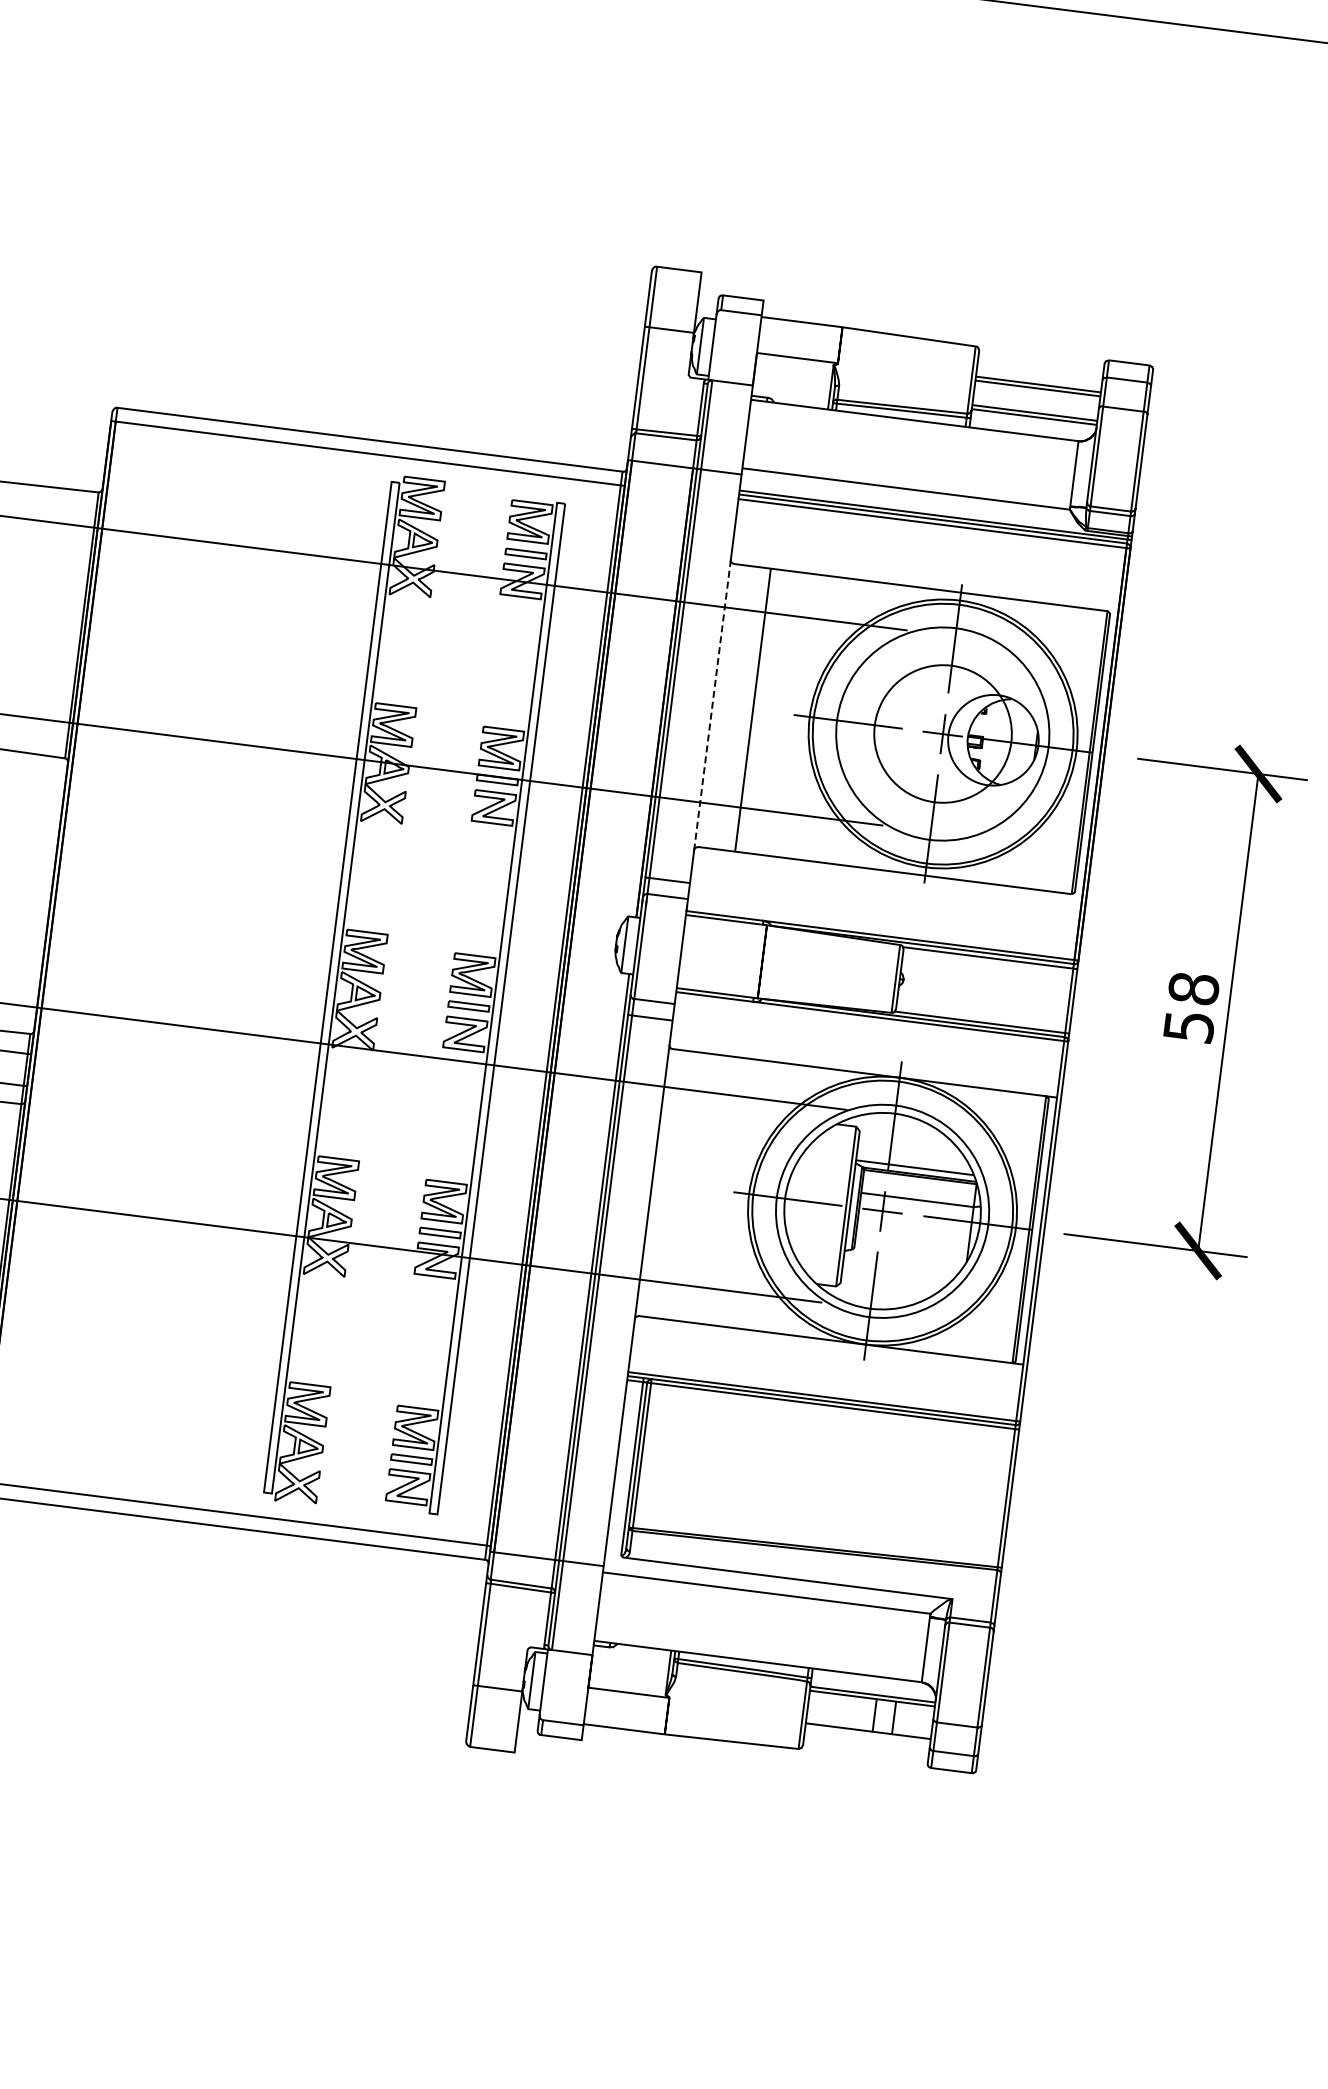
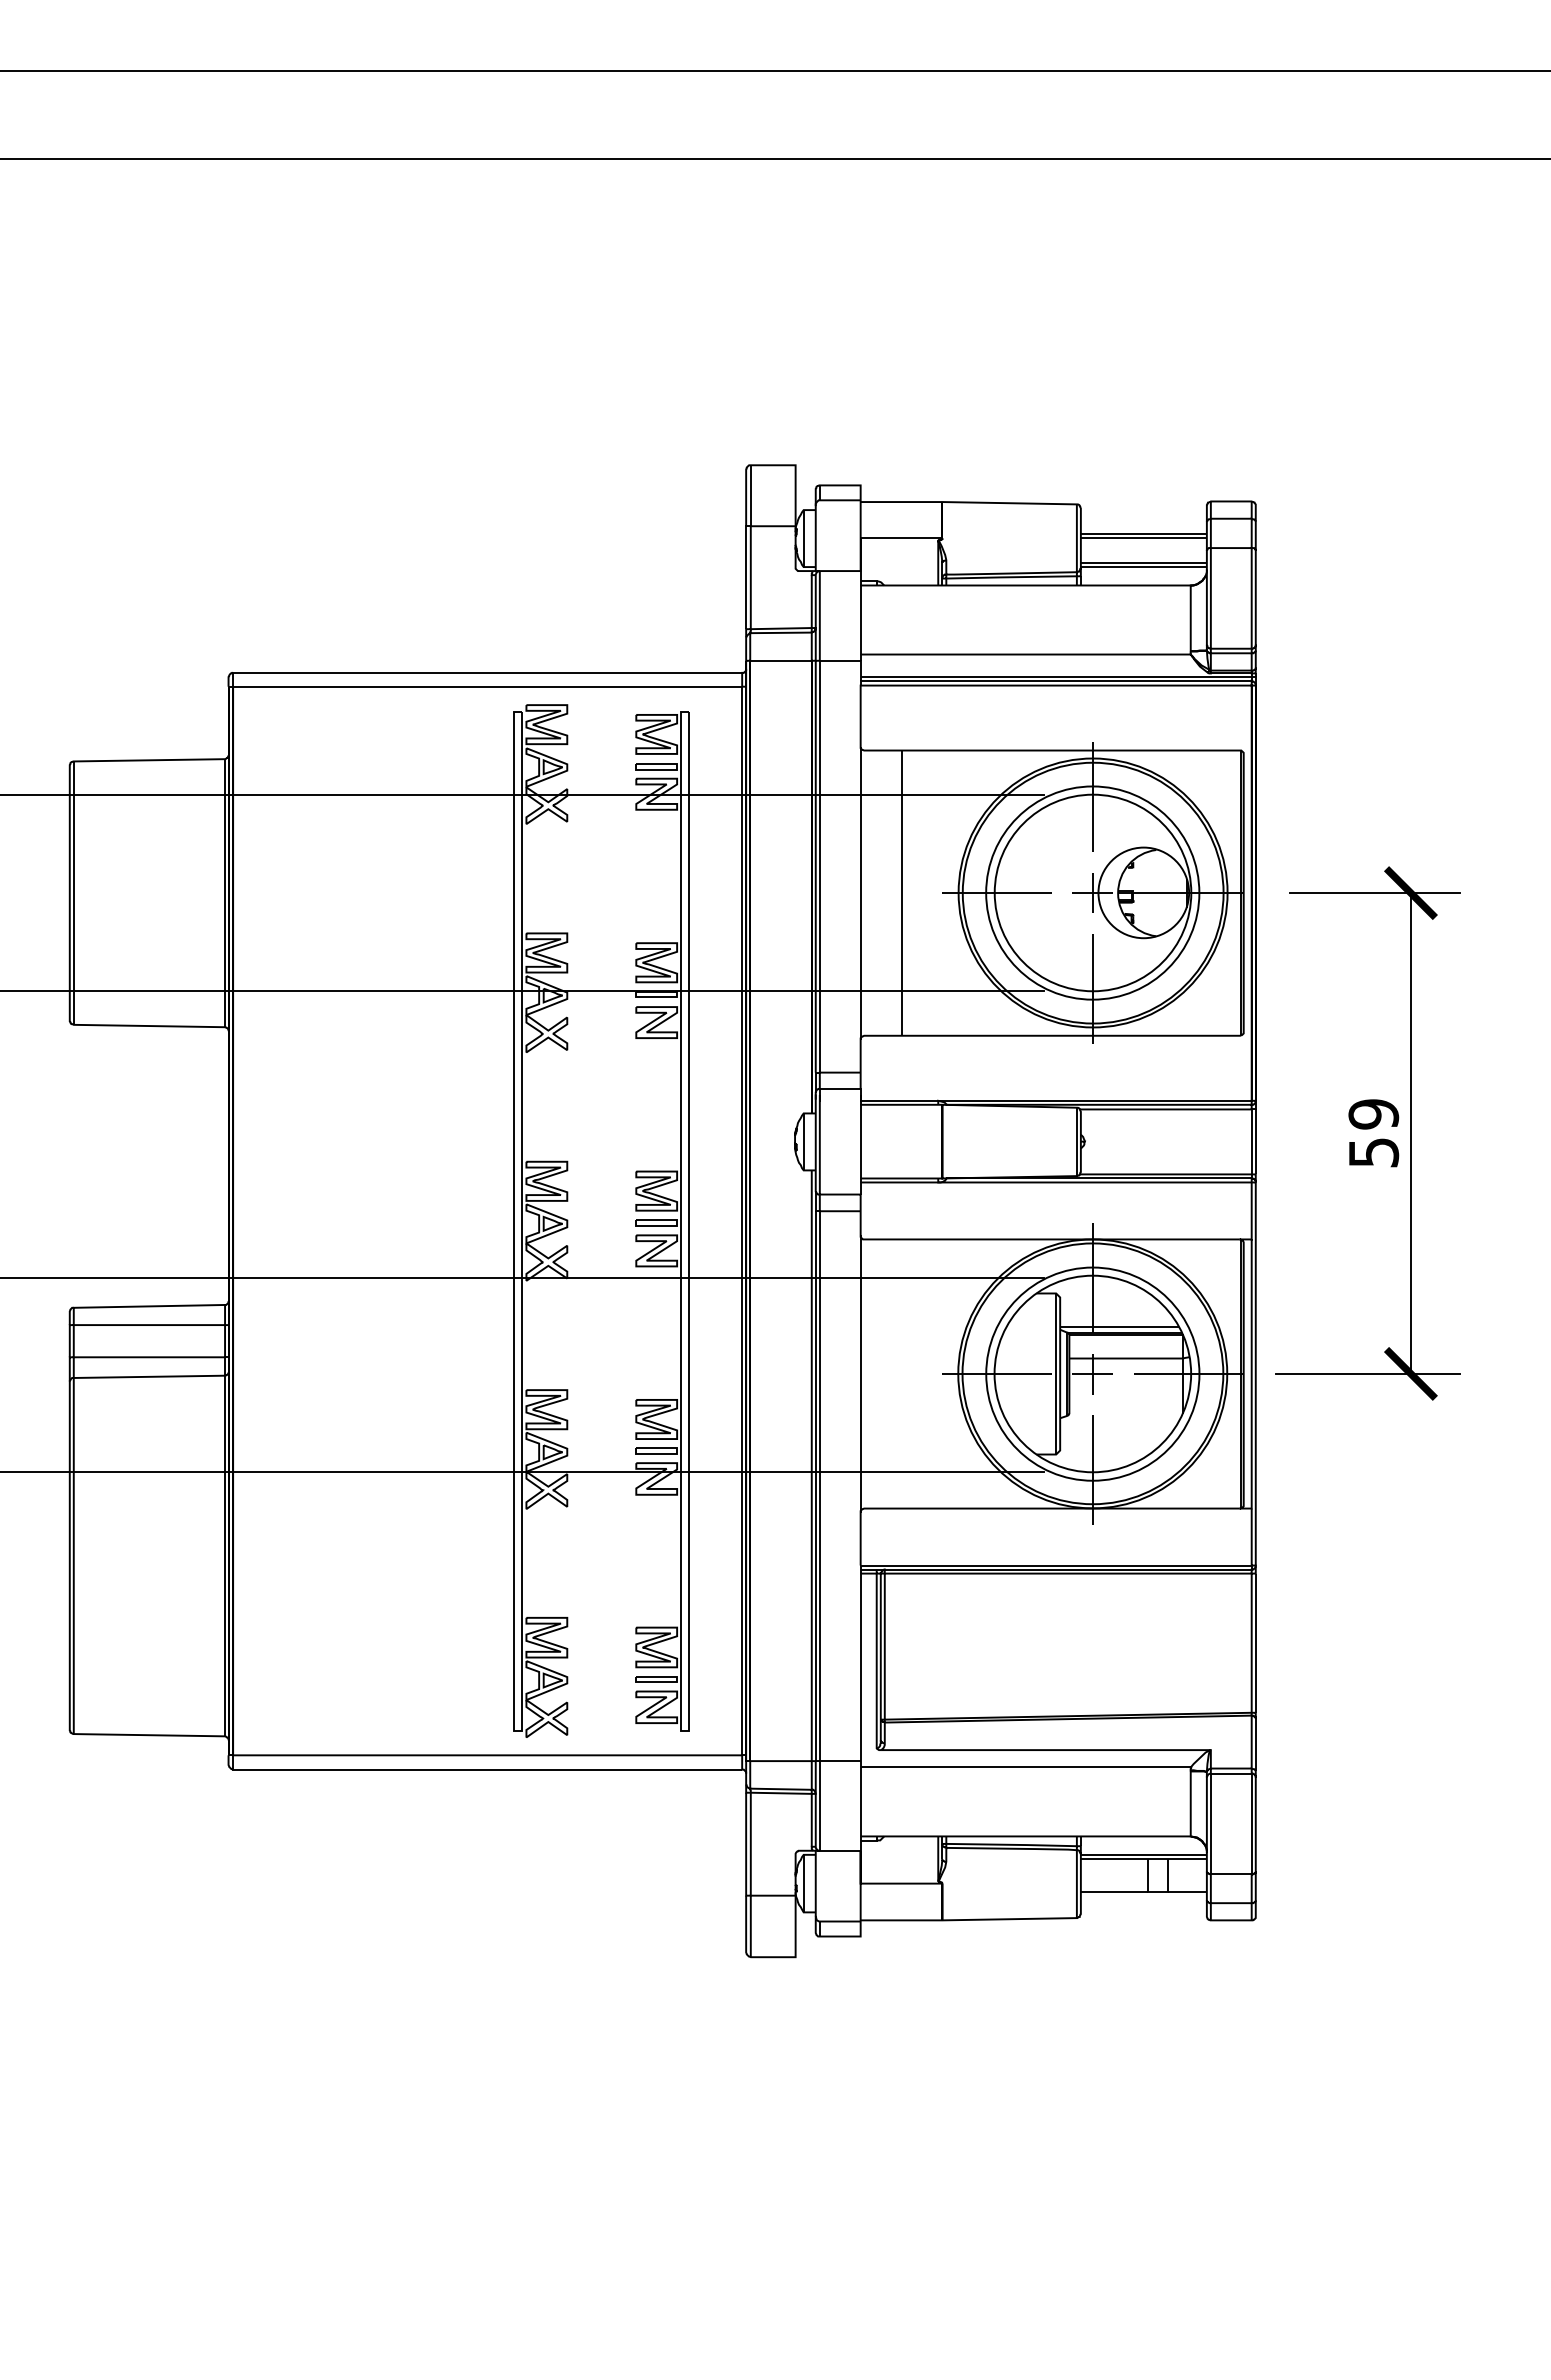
line: (712, 705) -> (860, 893), dashed -> solid
circle: (942, 733) -> (1092, 892), size x1.43
text: (1193, 988) -> (1373, 1114), 58 -> 59

